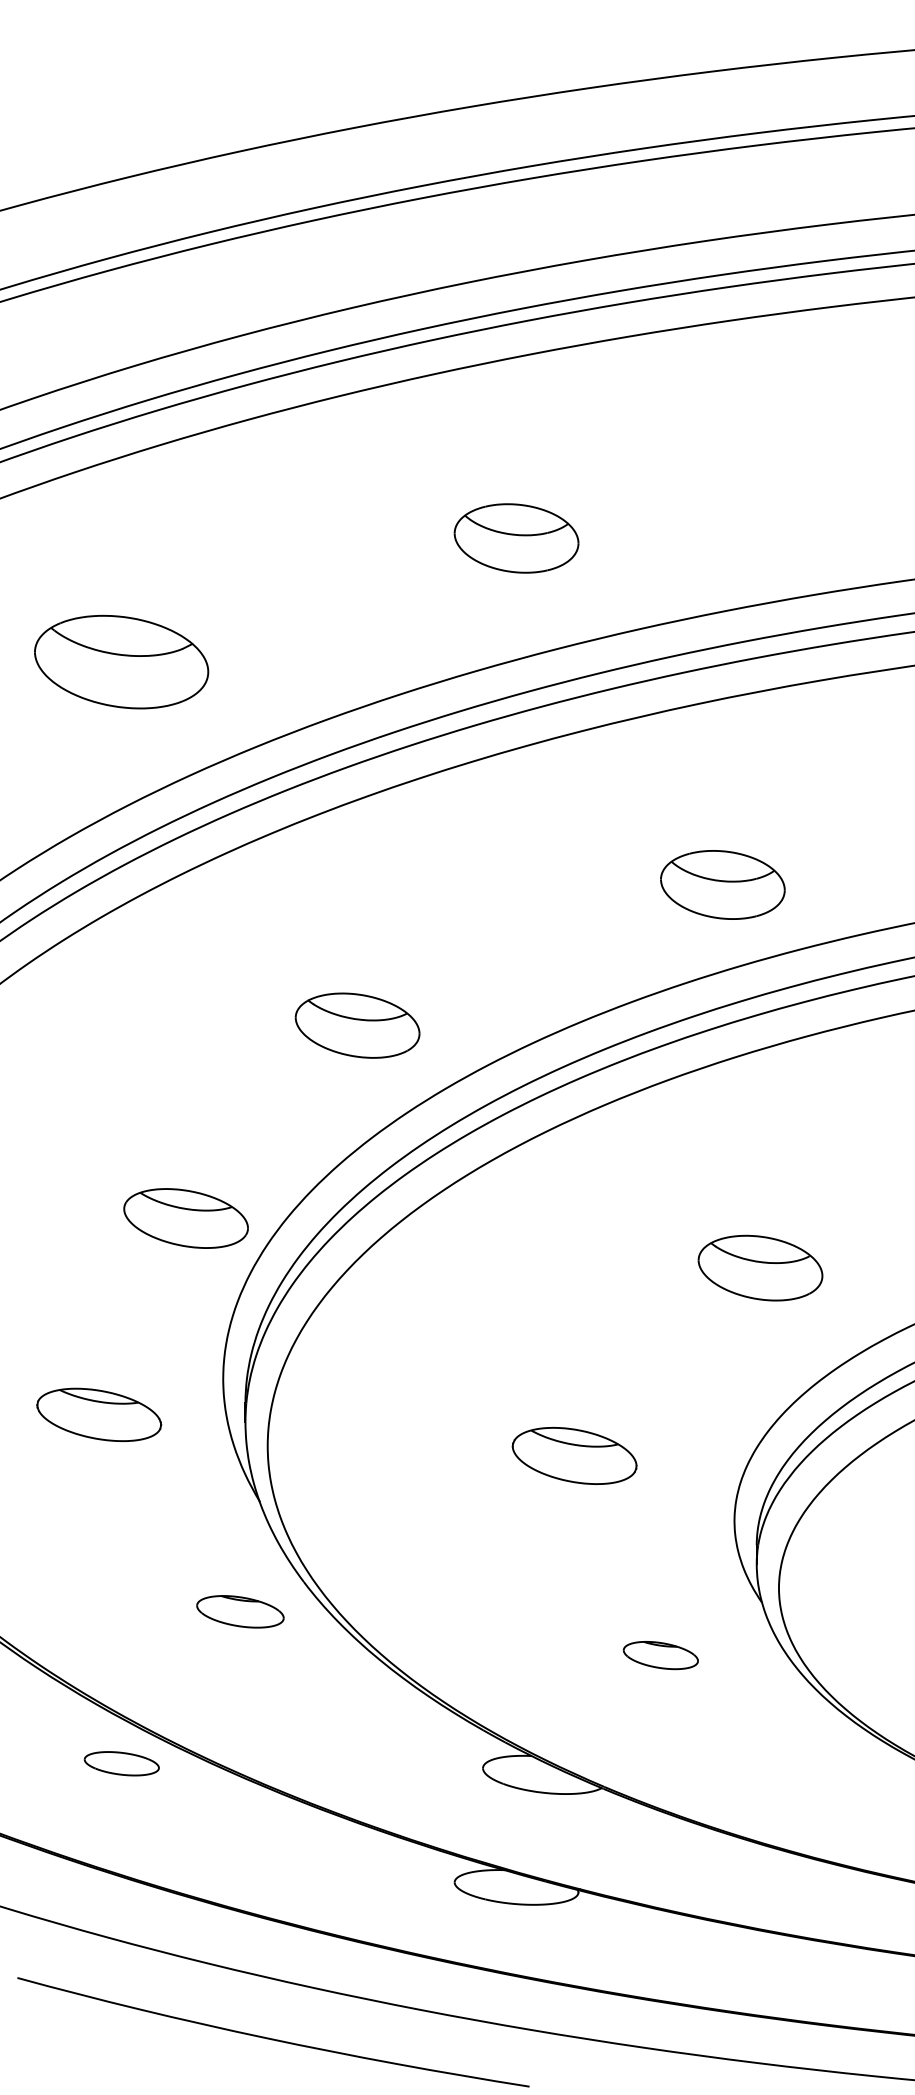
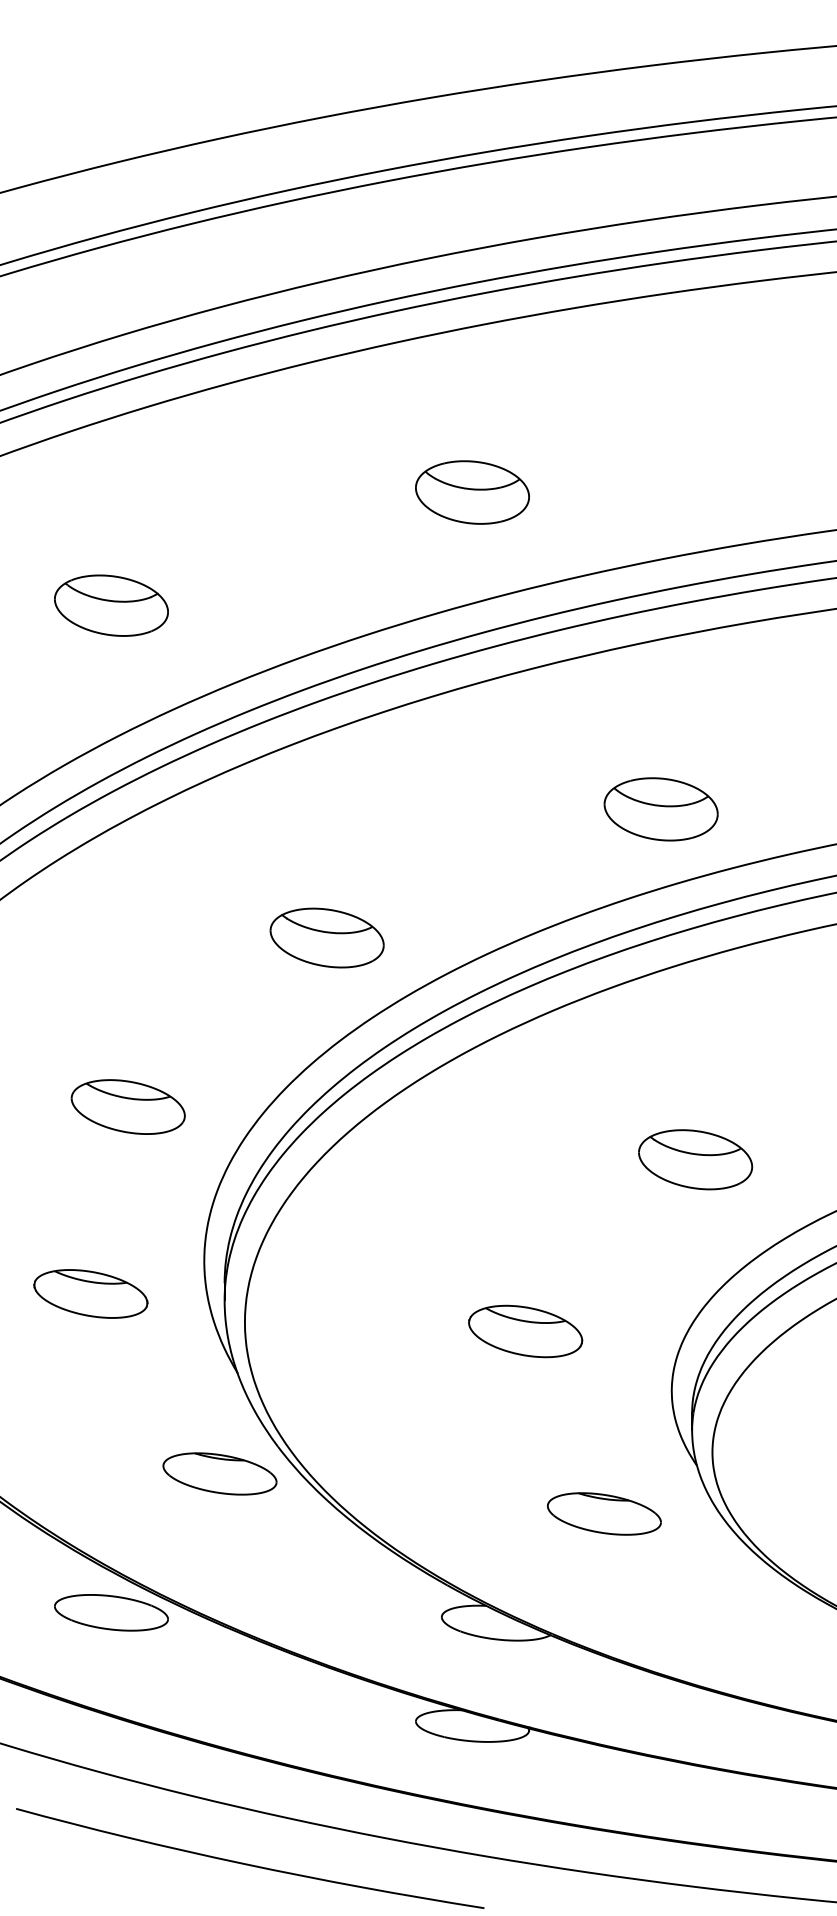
part: (121, 662) -> (111, 605), size x0.71
part: (185, 1218) -> (127, 1107), moved
part: (240, 1611) -> (220, 1473), size x1.43
part: (660, 1655) -> (604, 1513), size x1.67
part: (121, 1763) -> (111, 1612), size x1.67

